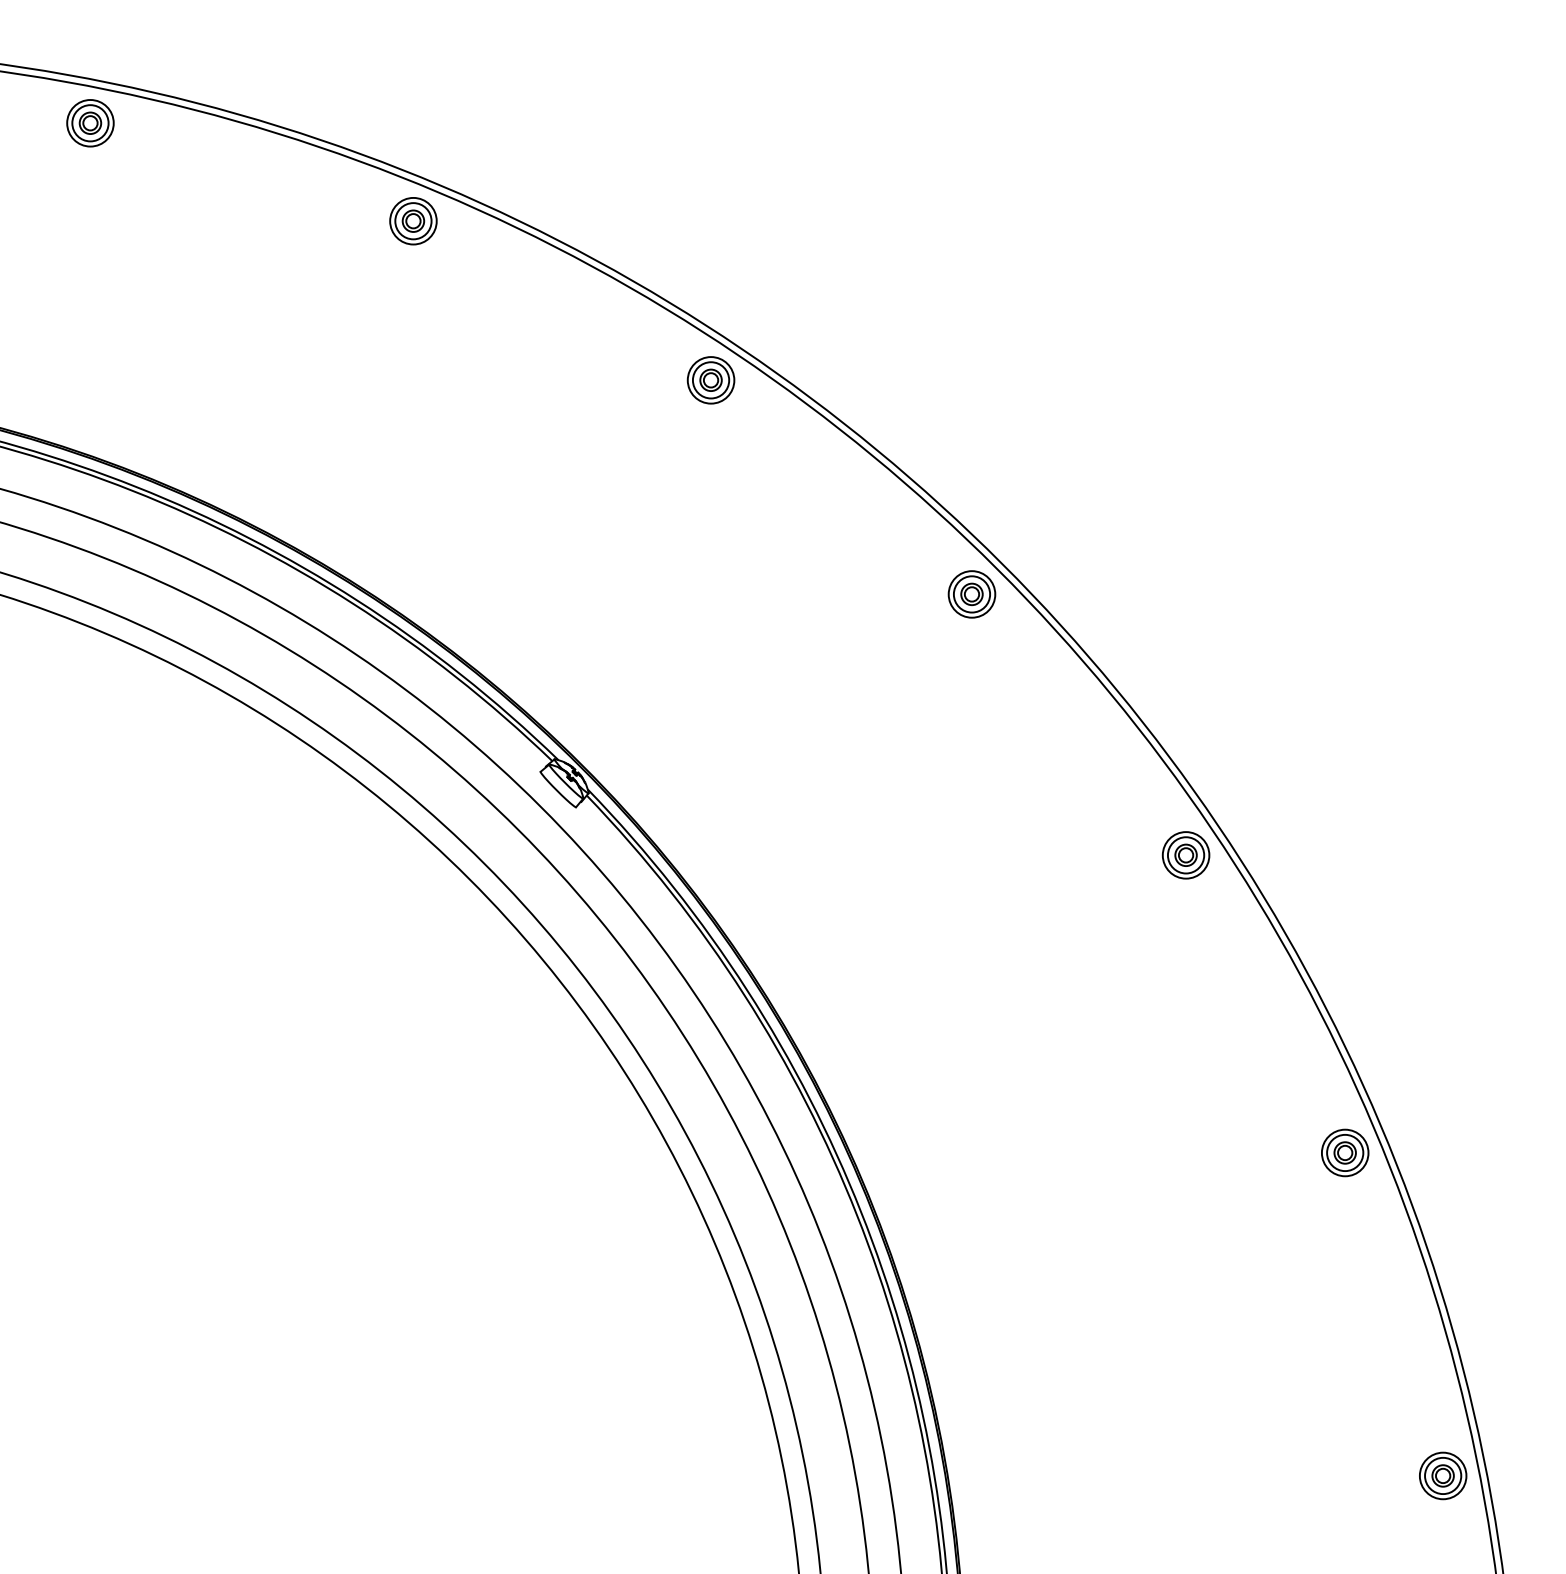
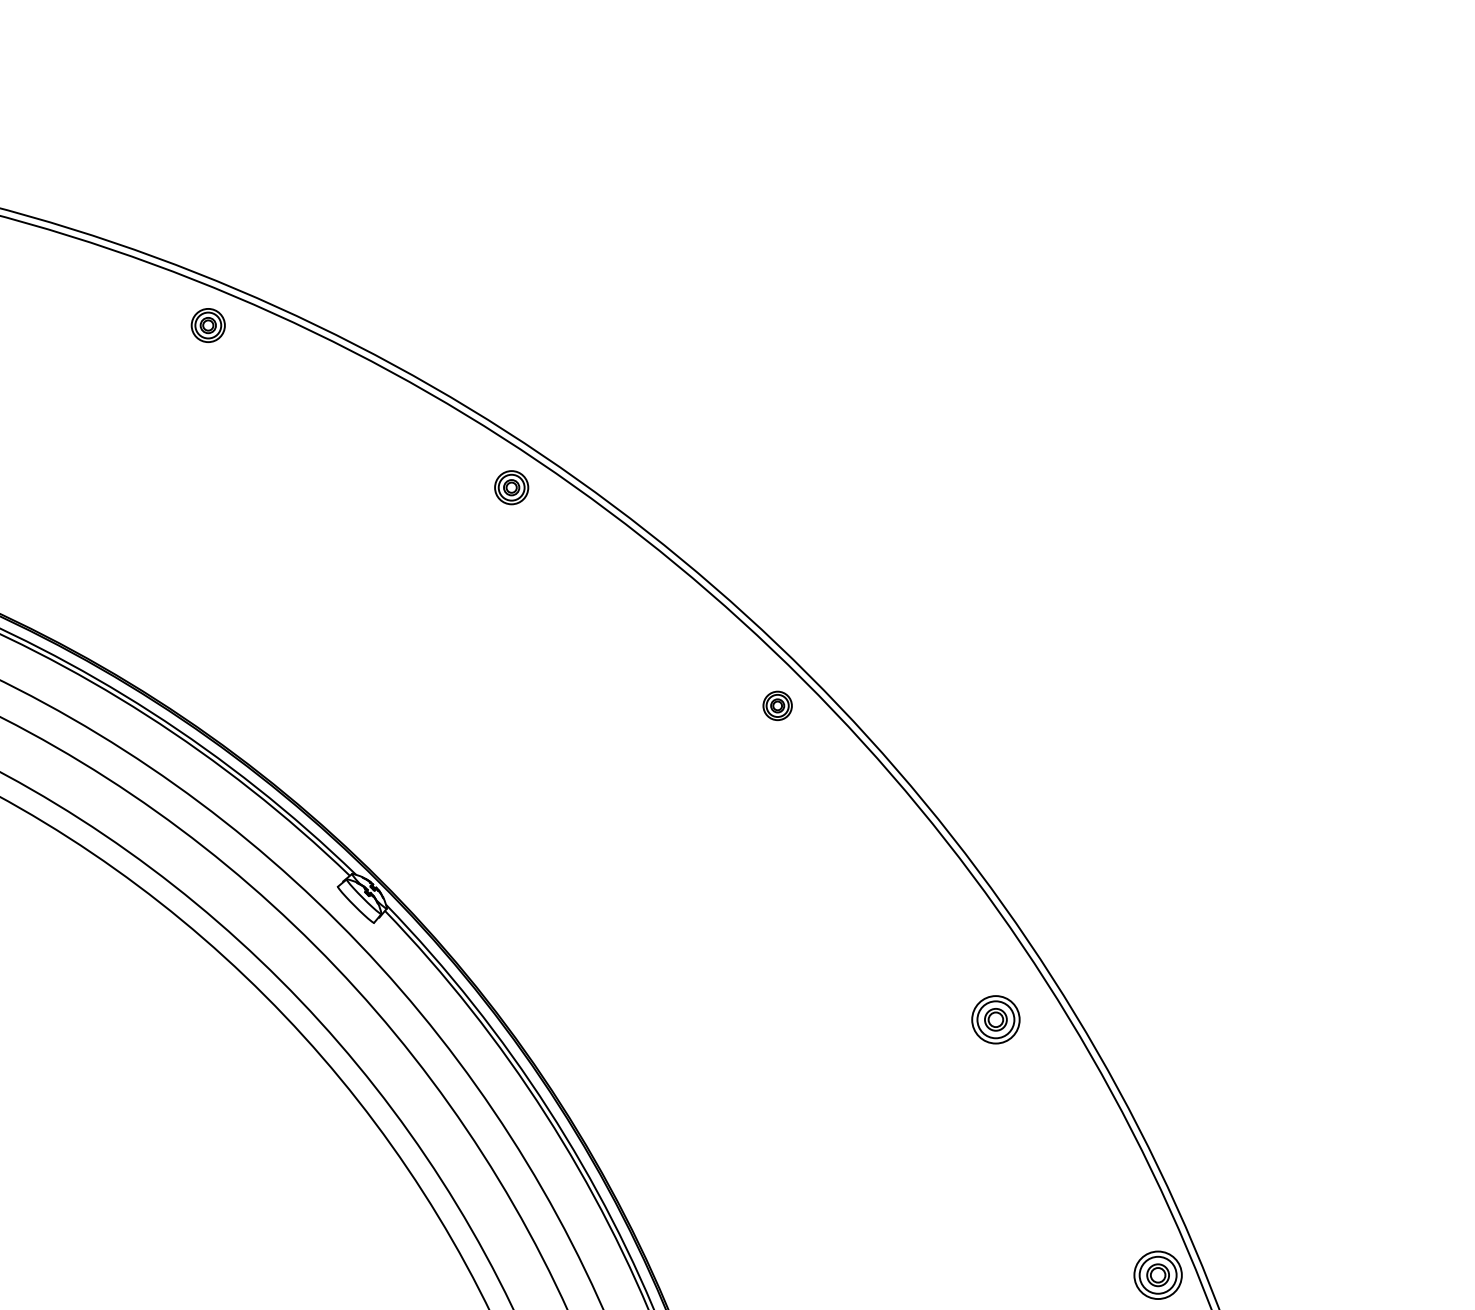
part: (413, 221) -> (208, 325), size x0.7
part: (710, 380) -> (511, 487), size x0.7
part: (971, 594) -> (777, 705), size x0.6
part: (1185, 855) -> (995, 1019), moved

